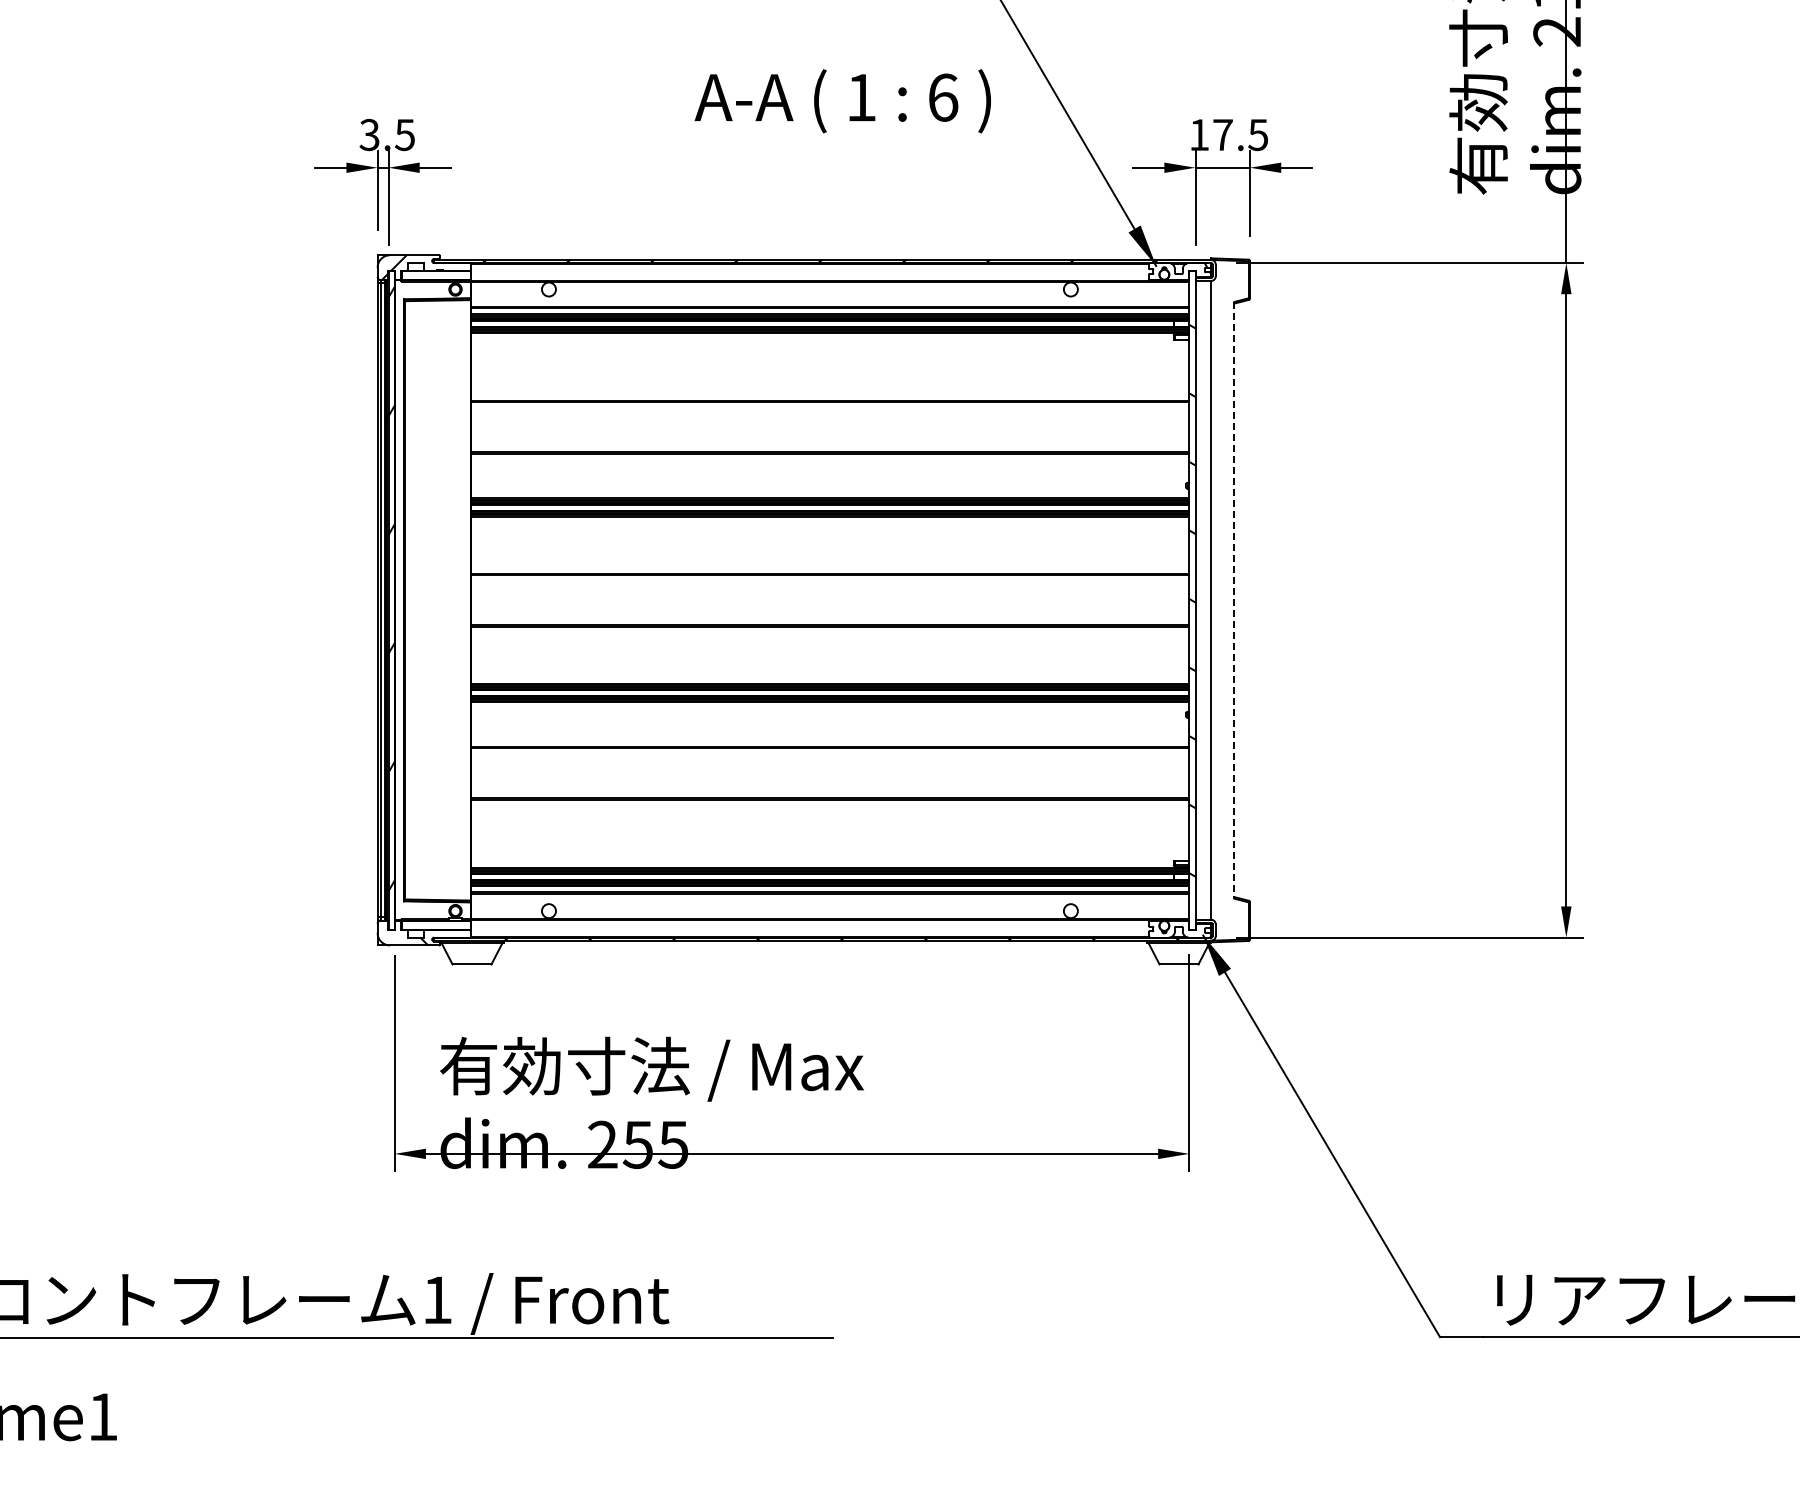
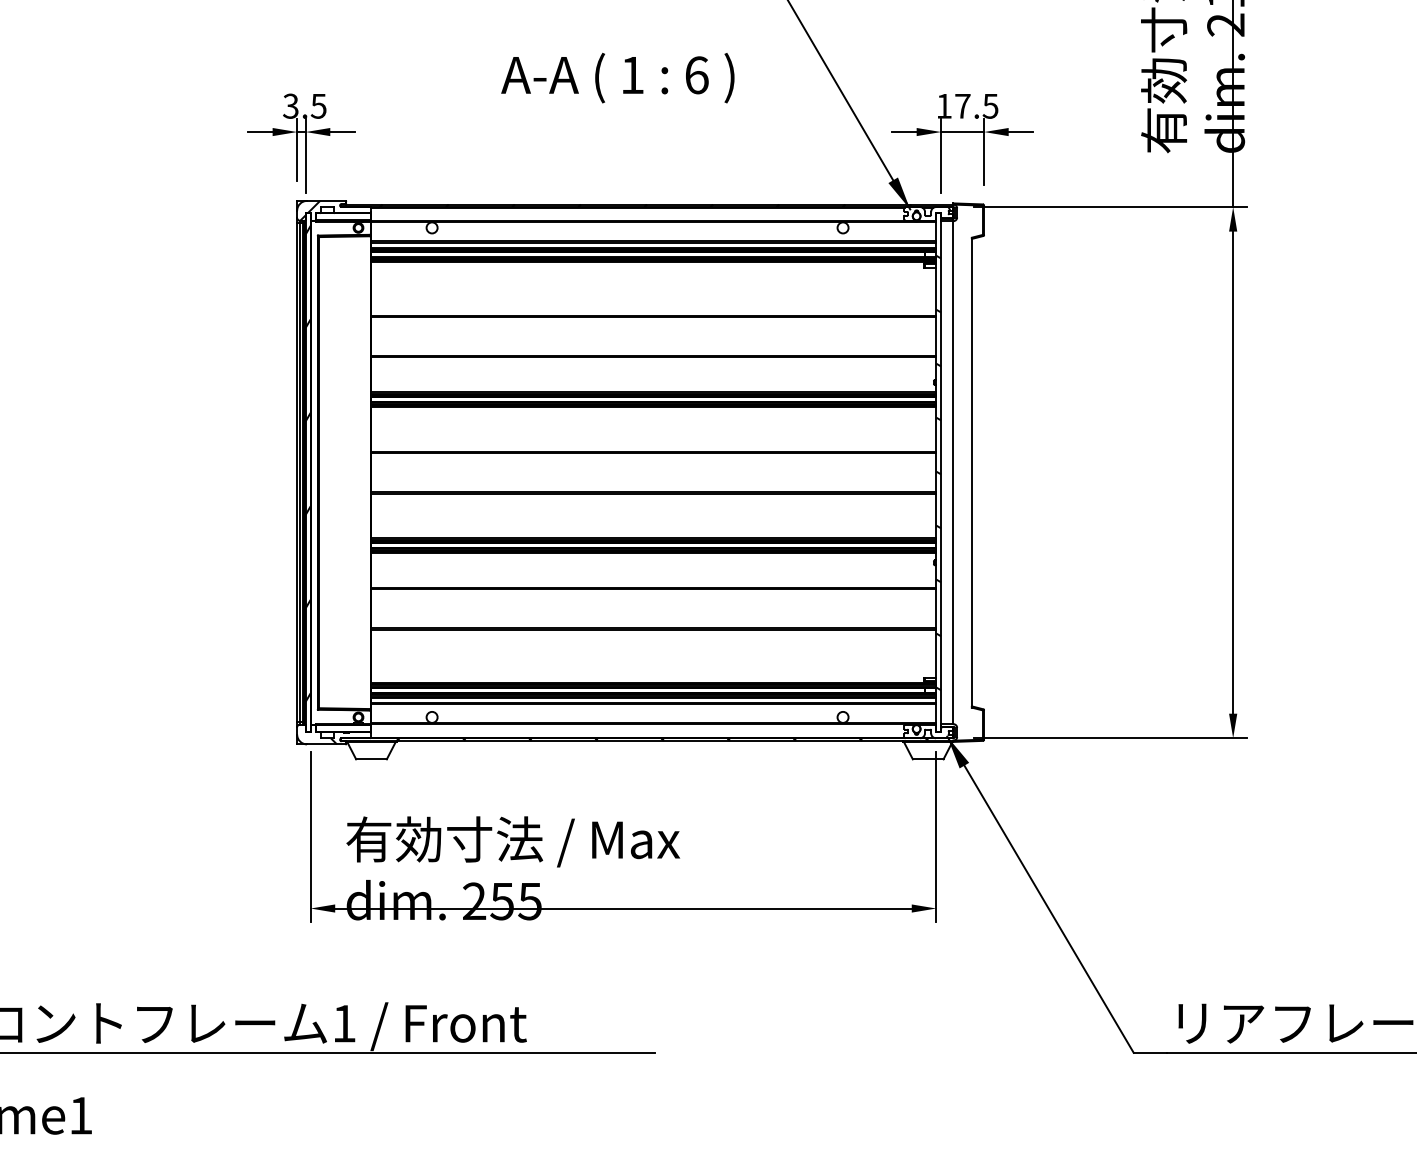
text: (842, 101) -> (617, 78), moved
line: (1234, 600) -> (971, 472), dashed -> solid

